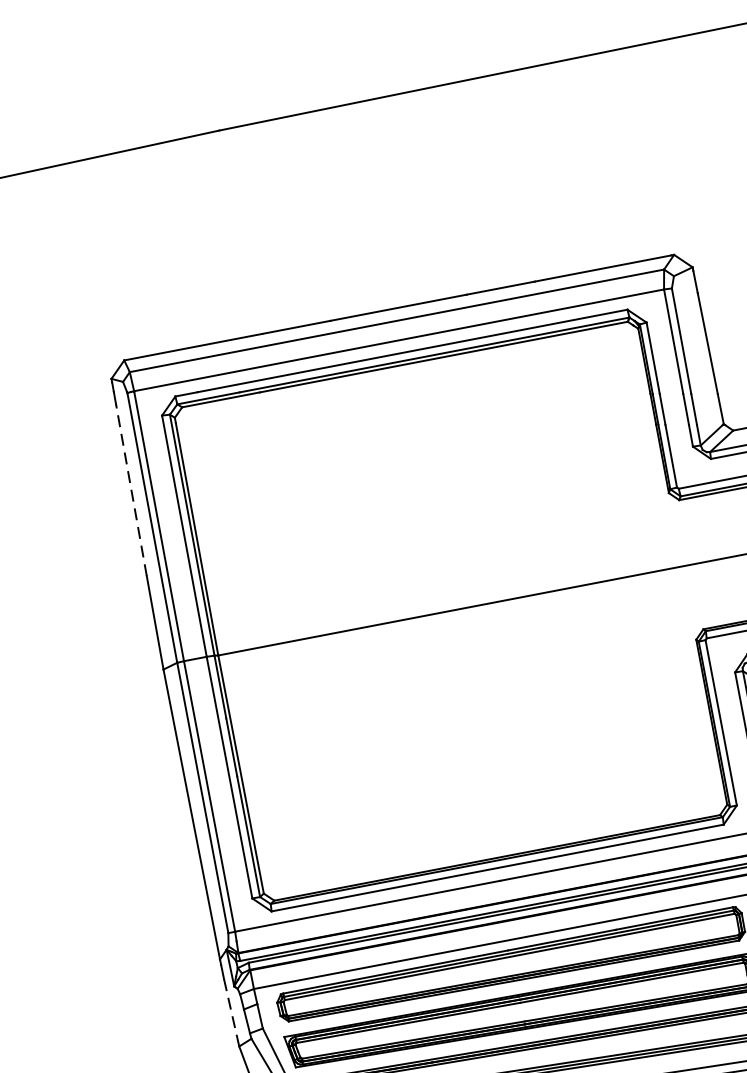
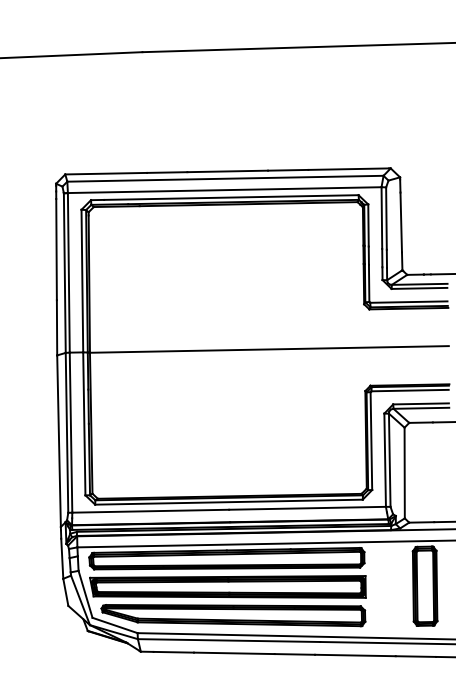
line: (131, 490) -> (56, 249), dashed -> solid
line: (231, 1012) -> (62, 558), dashed -> solid

